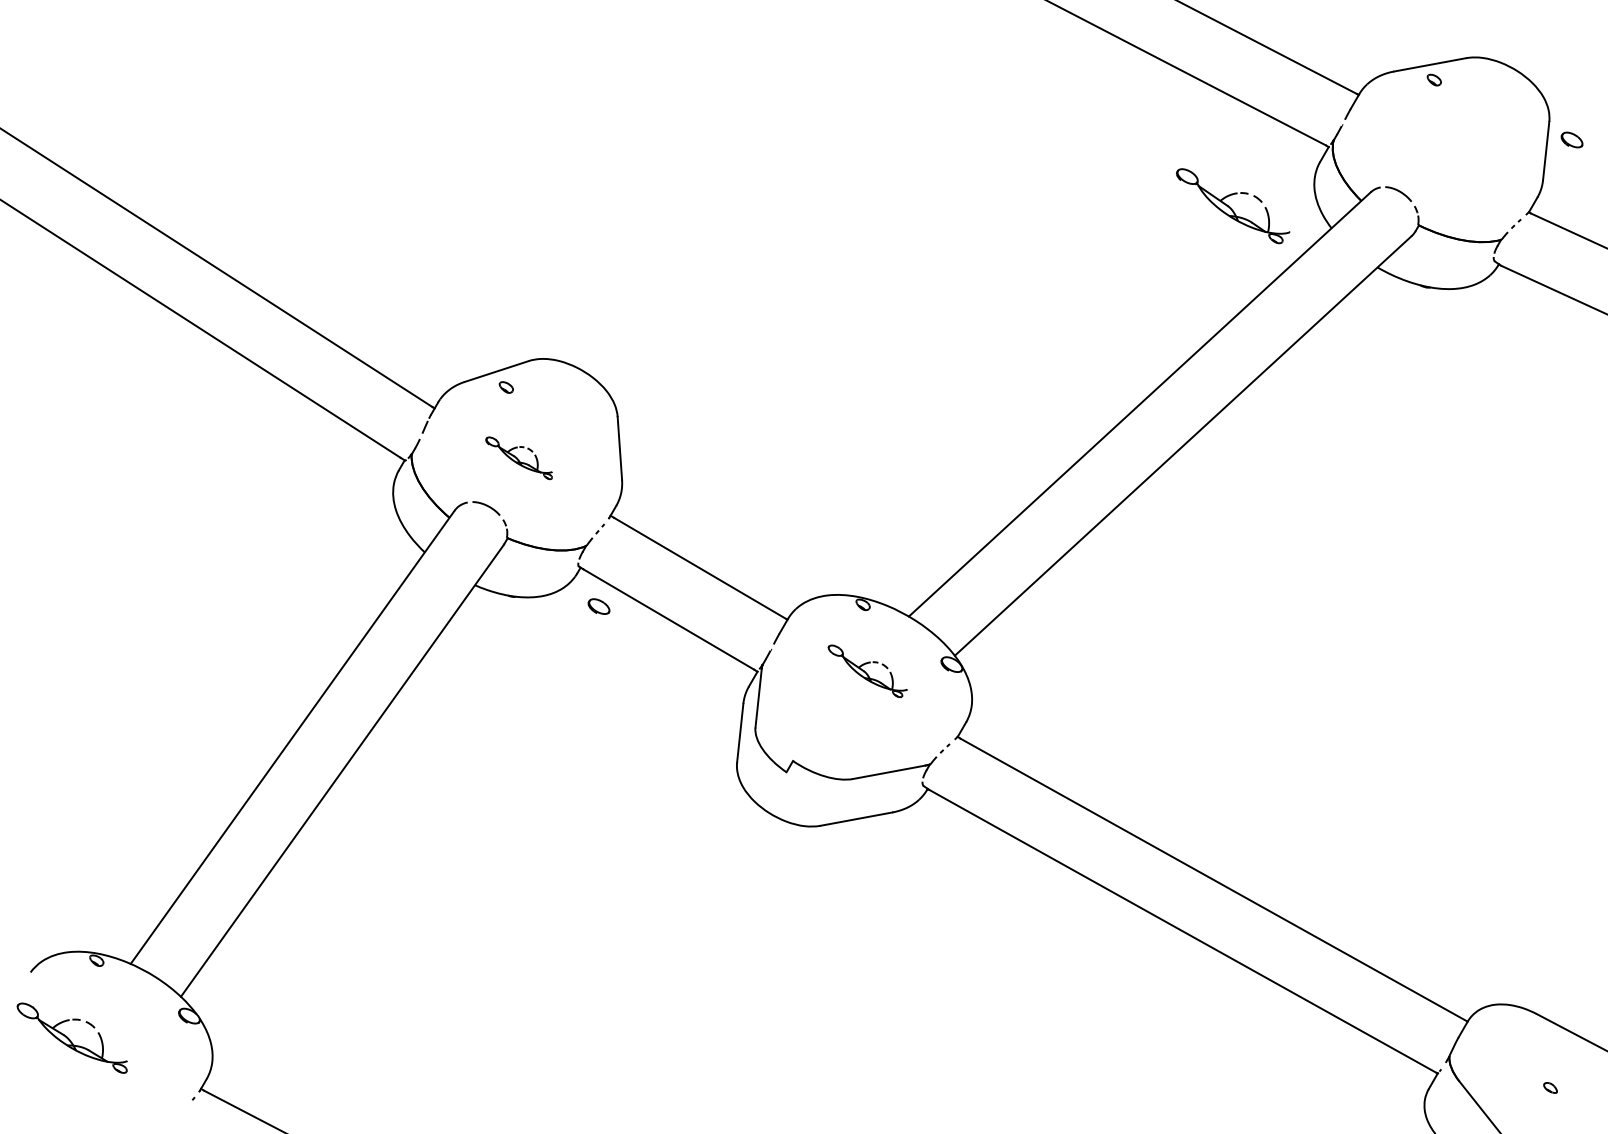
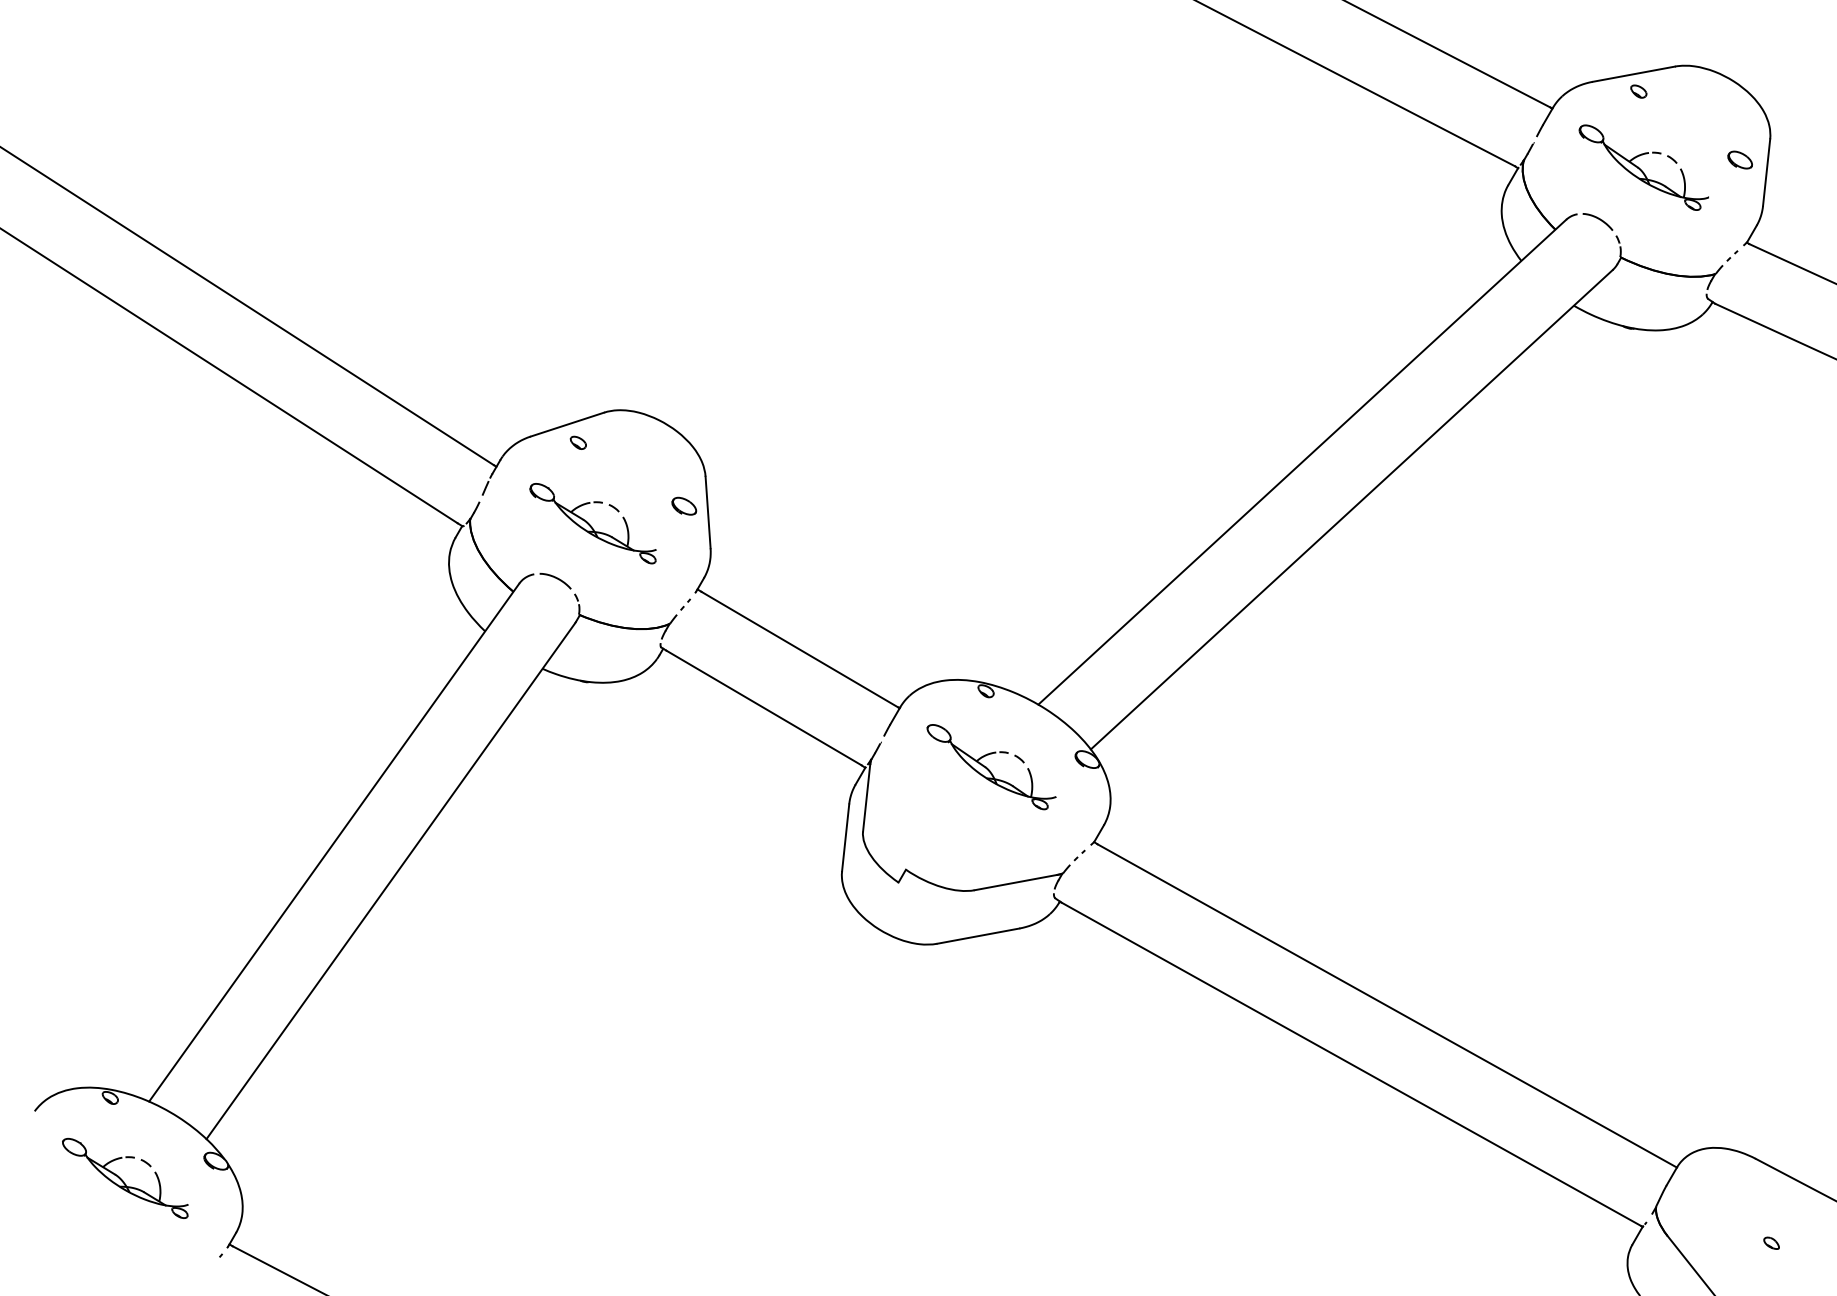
part: (1571, 139) -> (1739, 159), moved
part: (1232, 206) -> (1643, 167), moved
part: (518, 458) -> (592, 523), size x1.67
part: (599, 605) -> (684, 505), moved
part: (867, 671) -> (991, 767), size x1.43
part: (72, 1037) -> (125, 1177), moved

